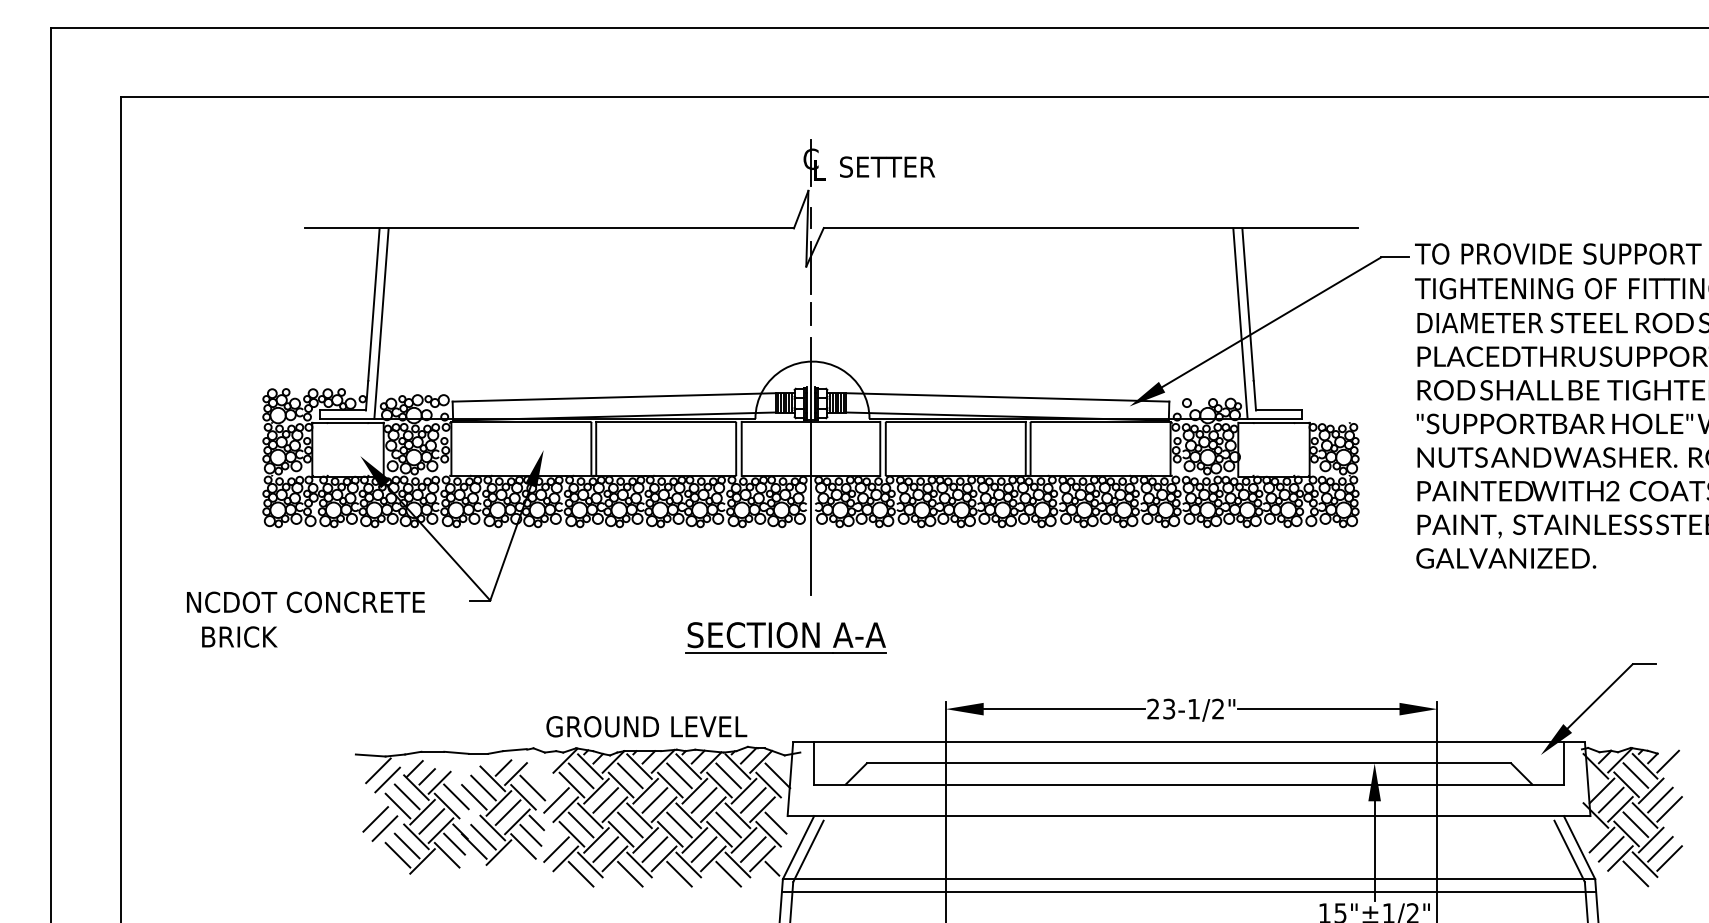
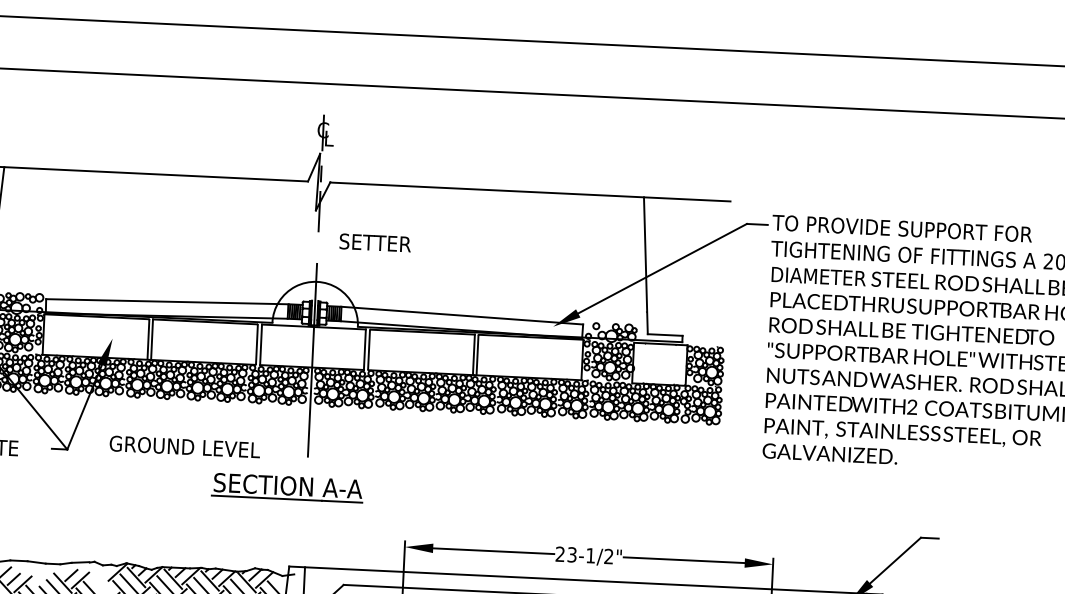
text: (887, 166) -> (375, 242), moved
line: (810, 313) -> (317, 245), removed
line: (1240, 323) -> (639, 268), removed
text: (646, 726) -> (184, 446), moved

